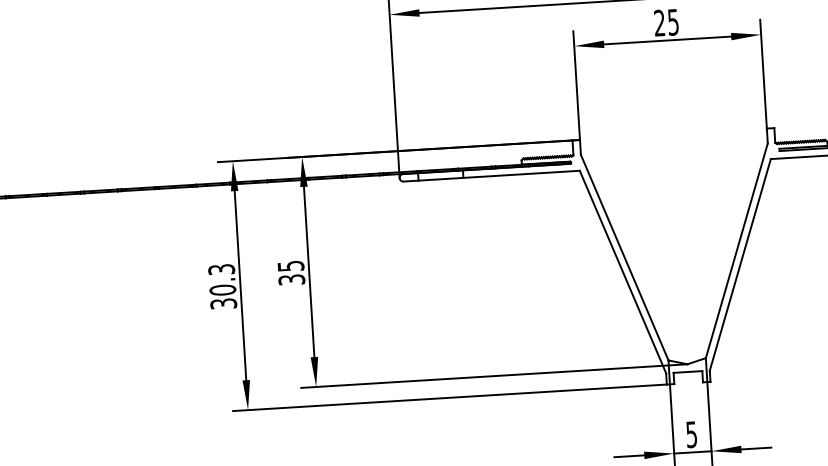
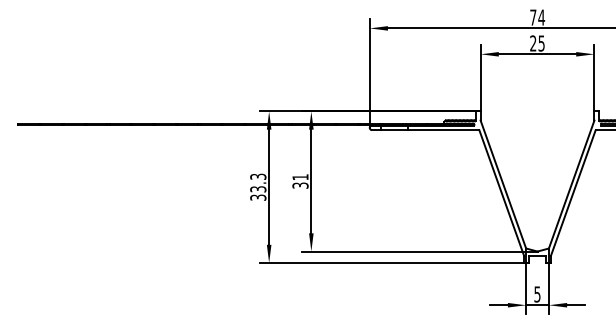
text: (290, 266) -> (300, 177), 35 -> 31
text: (223, 290) -> (258, 189), 30.3 -> 33.3

